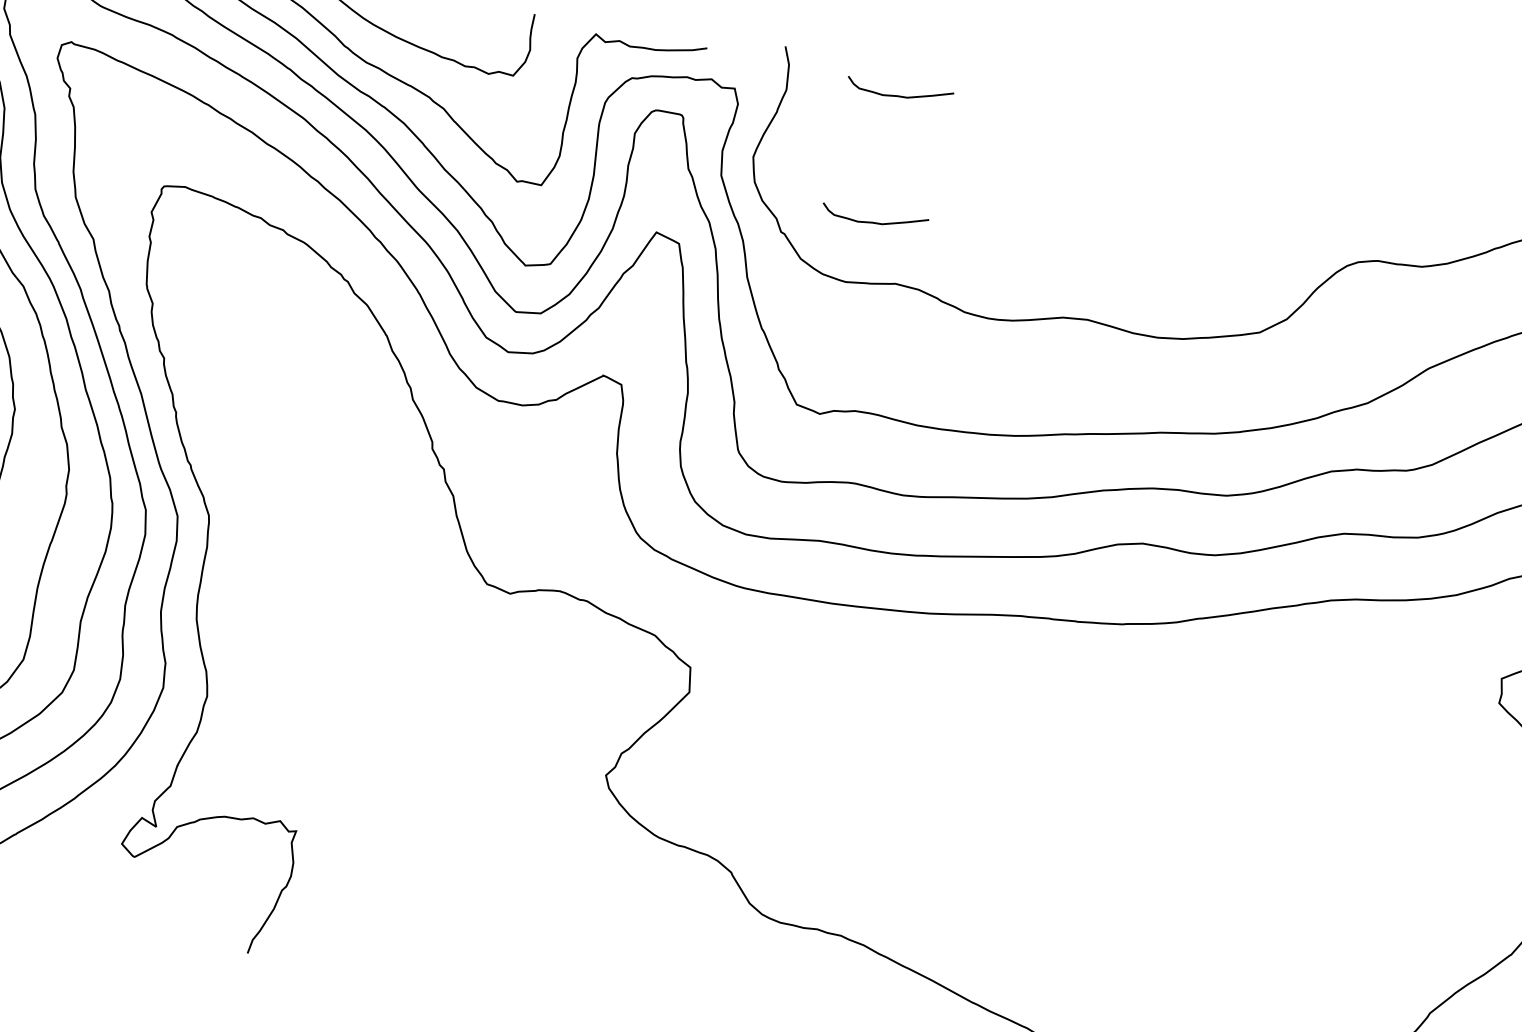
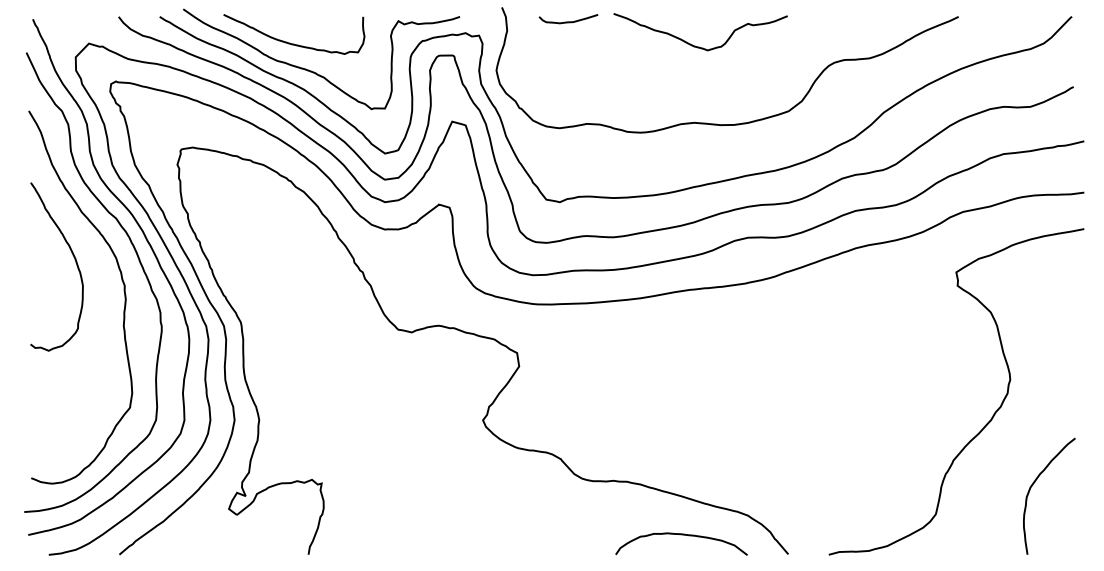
curve: (1116, 182) -> (695, 45), added
curve: (873, 221) -> (568, 92), removed

